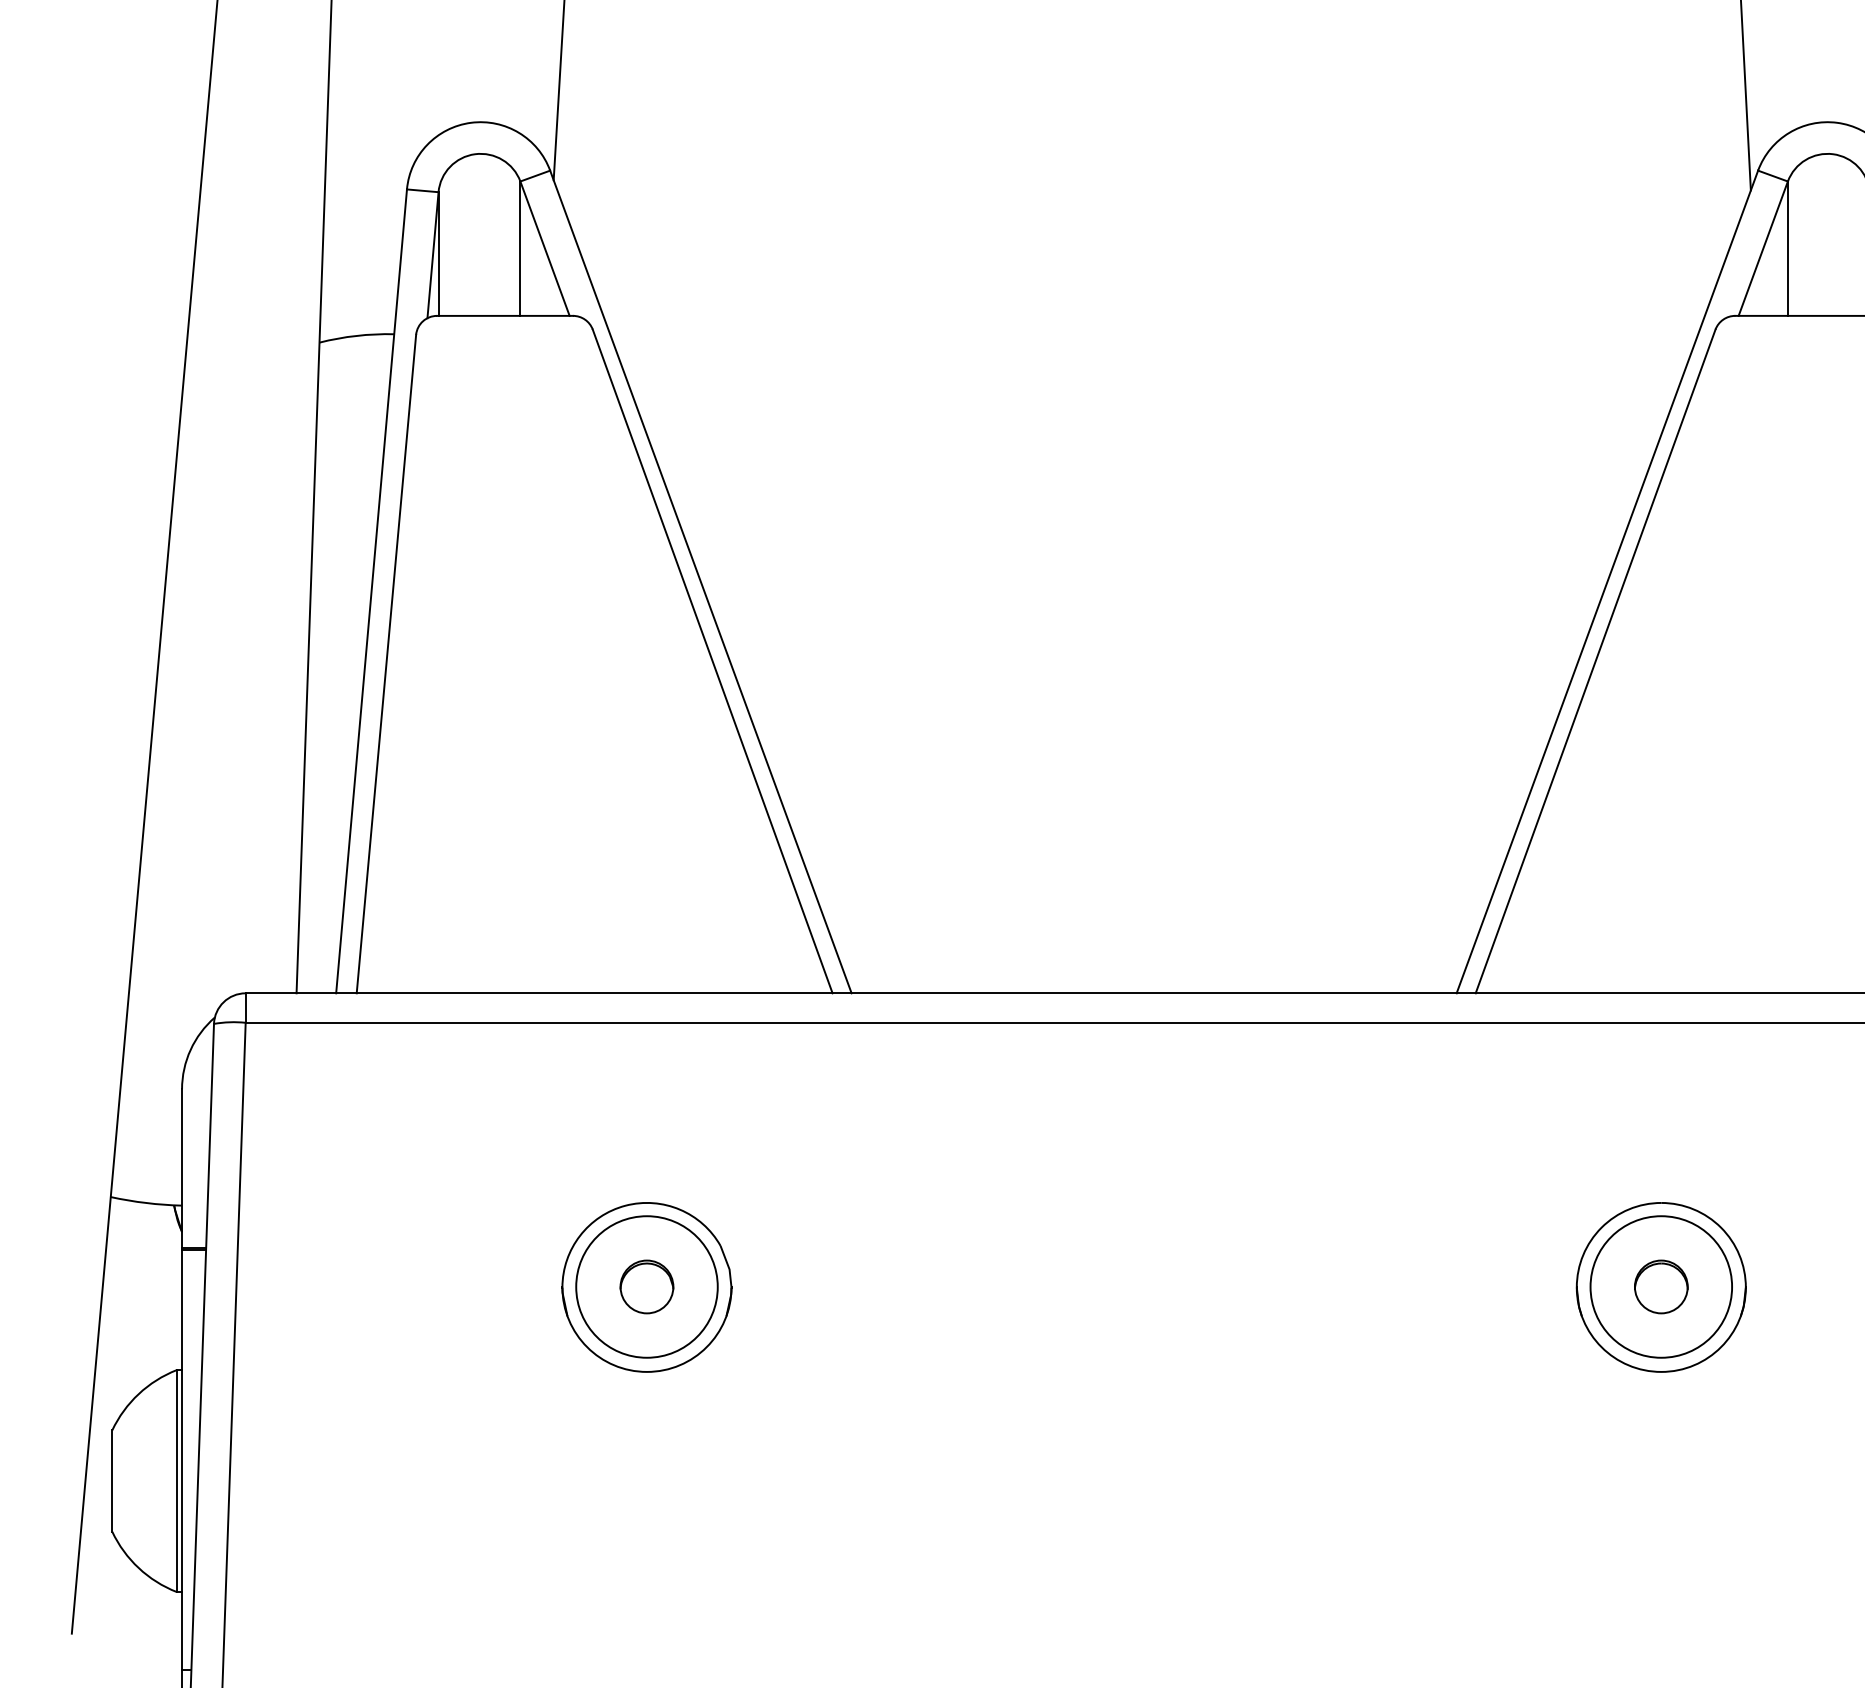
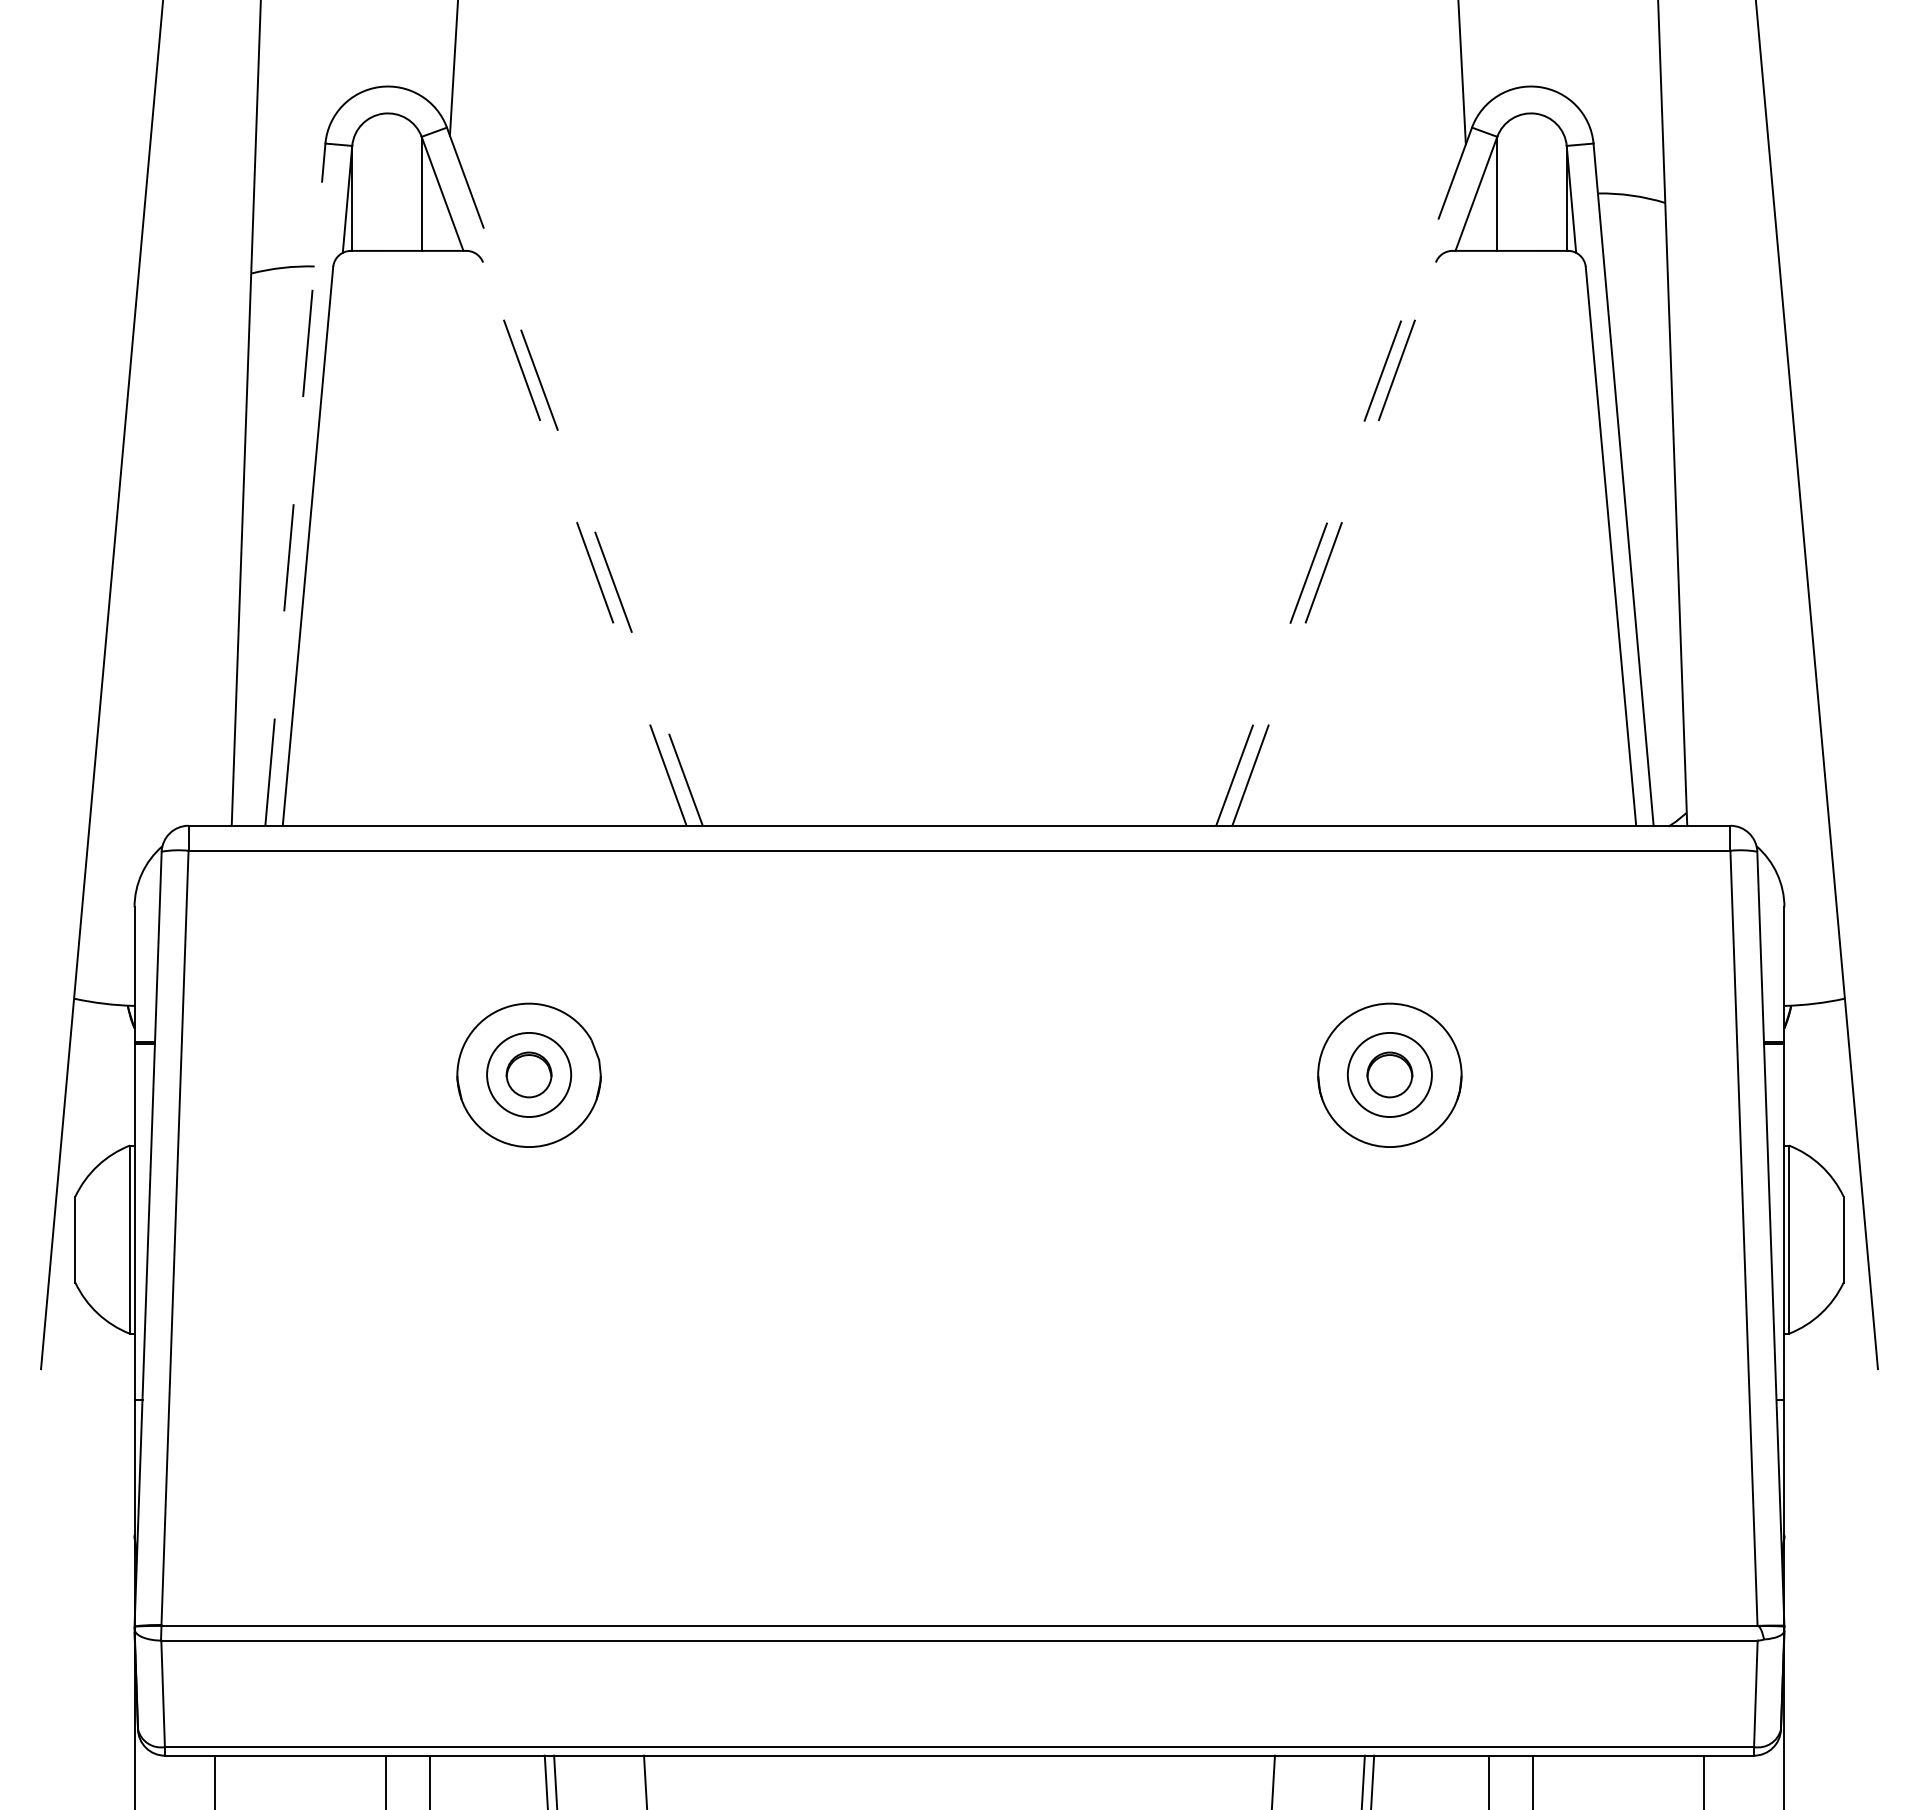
line: (700, 581) -> (574, 476), solid -> dashed
line: (1607, 581) -> (1344, 476), solid -> dashed
line: (371, 591) -> (295, 484), solid -> dashed
line: (712, 660) -> (584, 543), solid -> dashed
line: (1596, 660) -> (1334, 543), solid -> dashed
circle: (647, 1286) -> (529, 1074), size x0.7
circle: (1660, 1286) -> (1389, 1074), size x0.7

